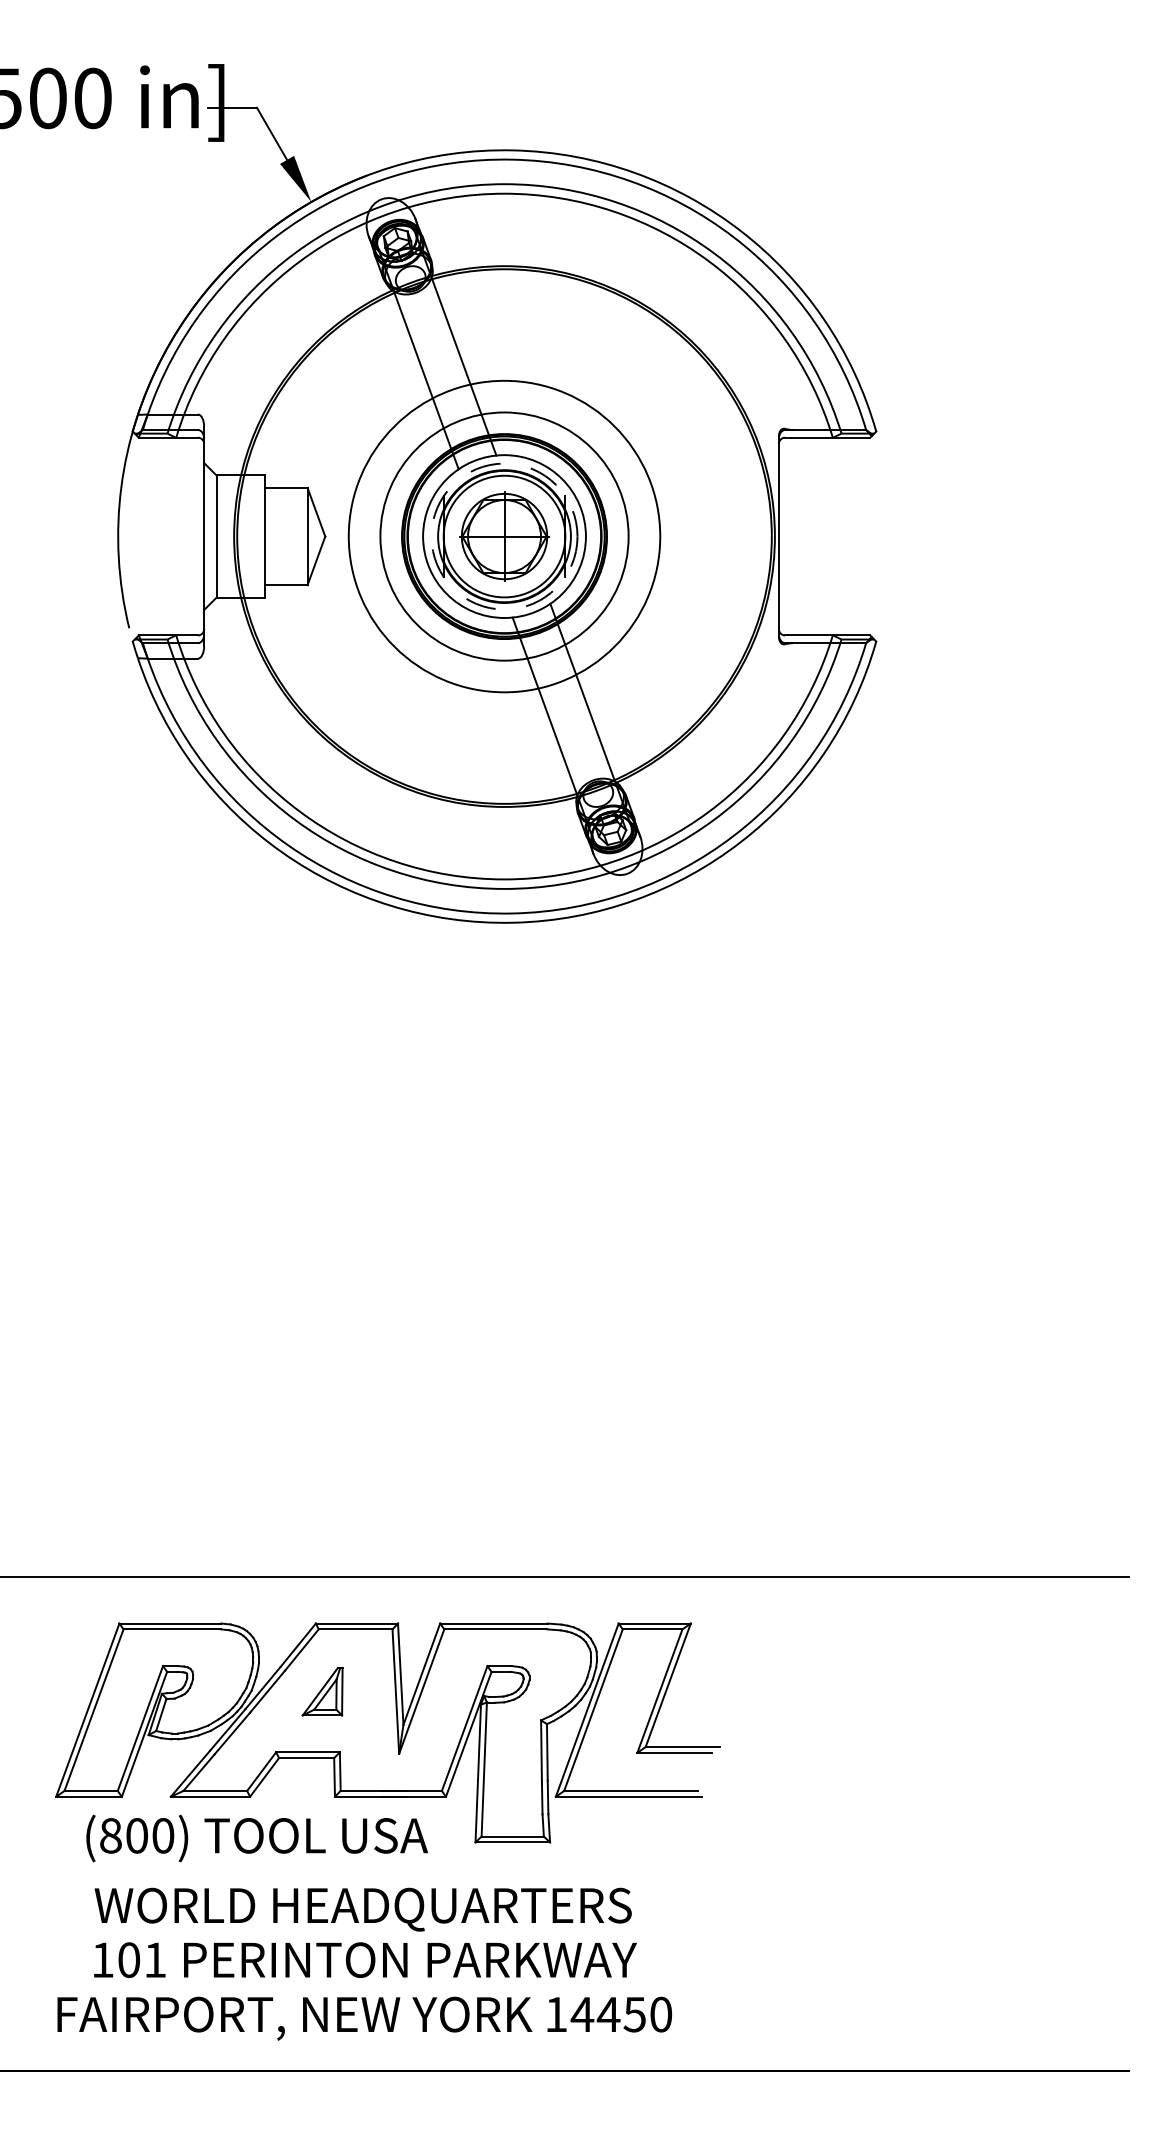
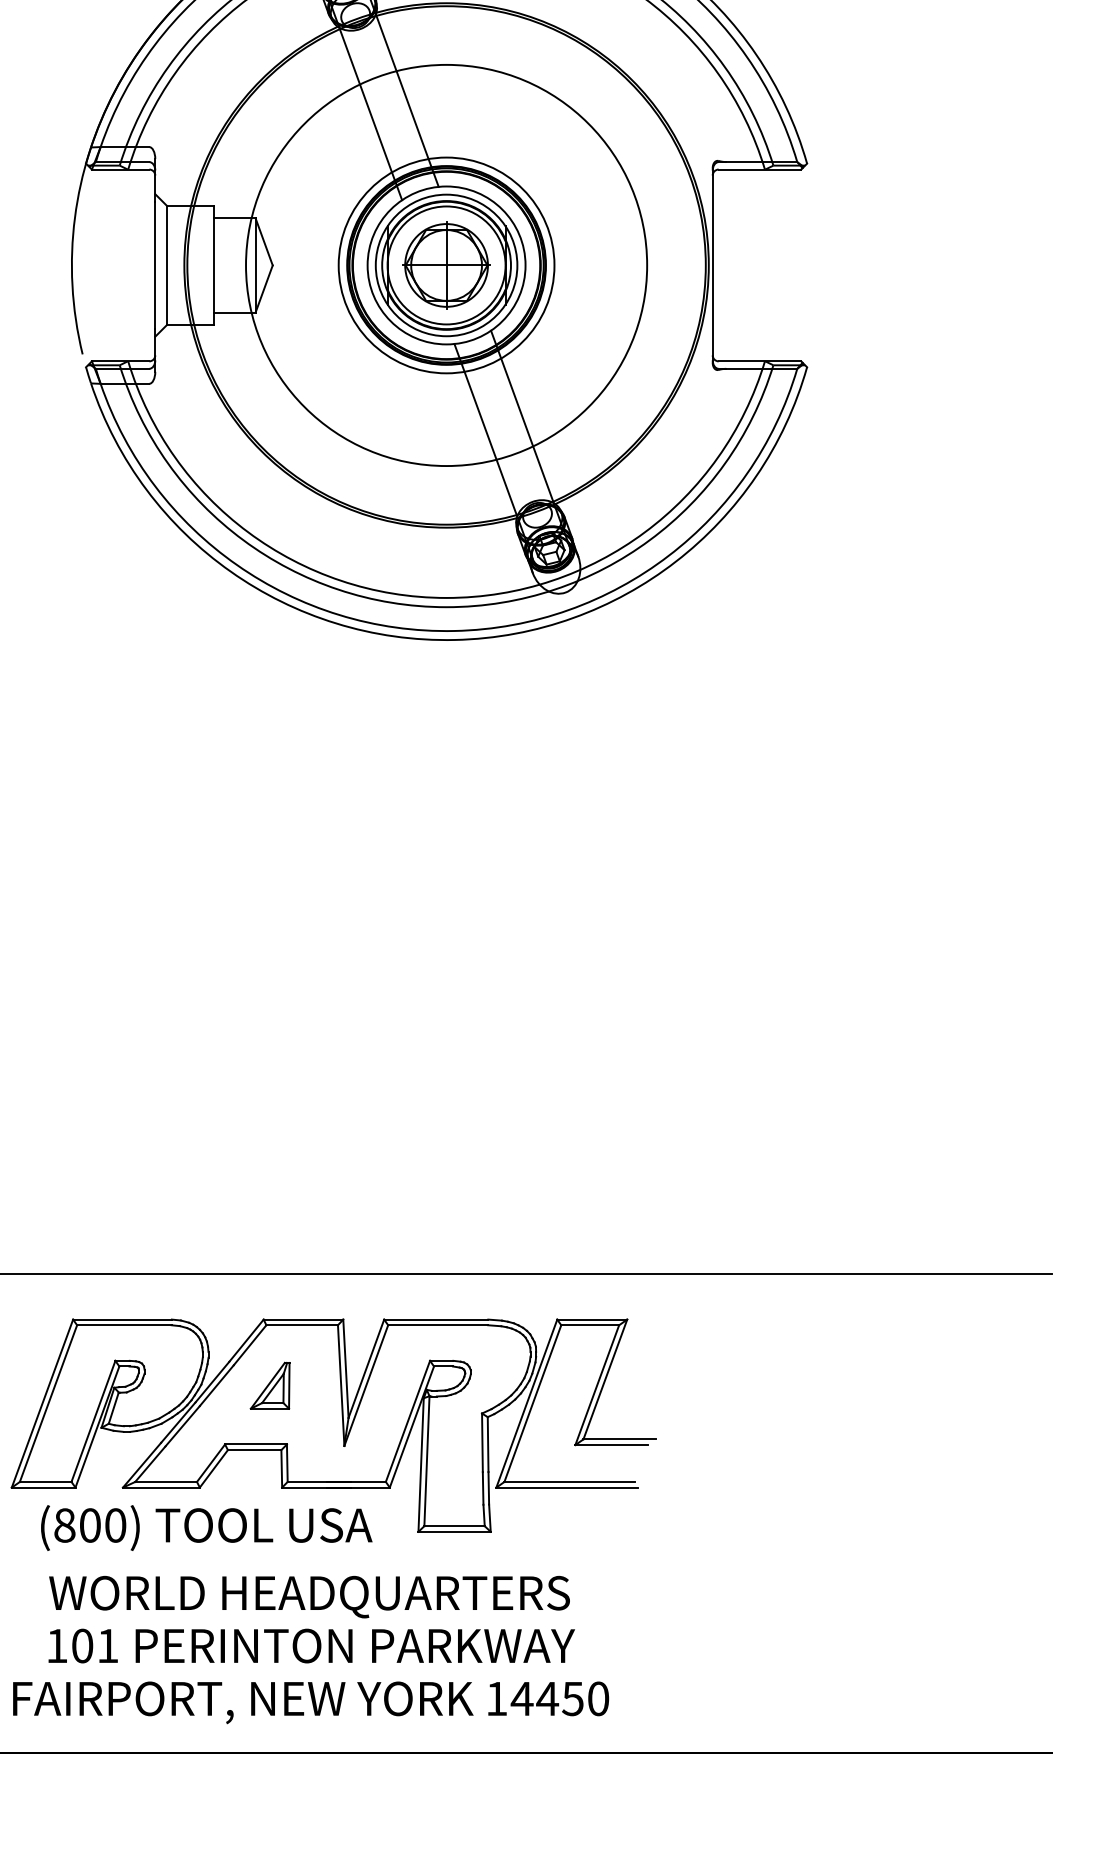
circle: (504, 536) -> (446, 265), dashed -> solid
circle: (504, 536) -> (446, 265), size x0.71
circle: (504, 536) -> (446, 265), size x1.67

